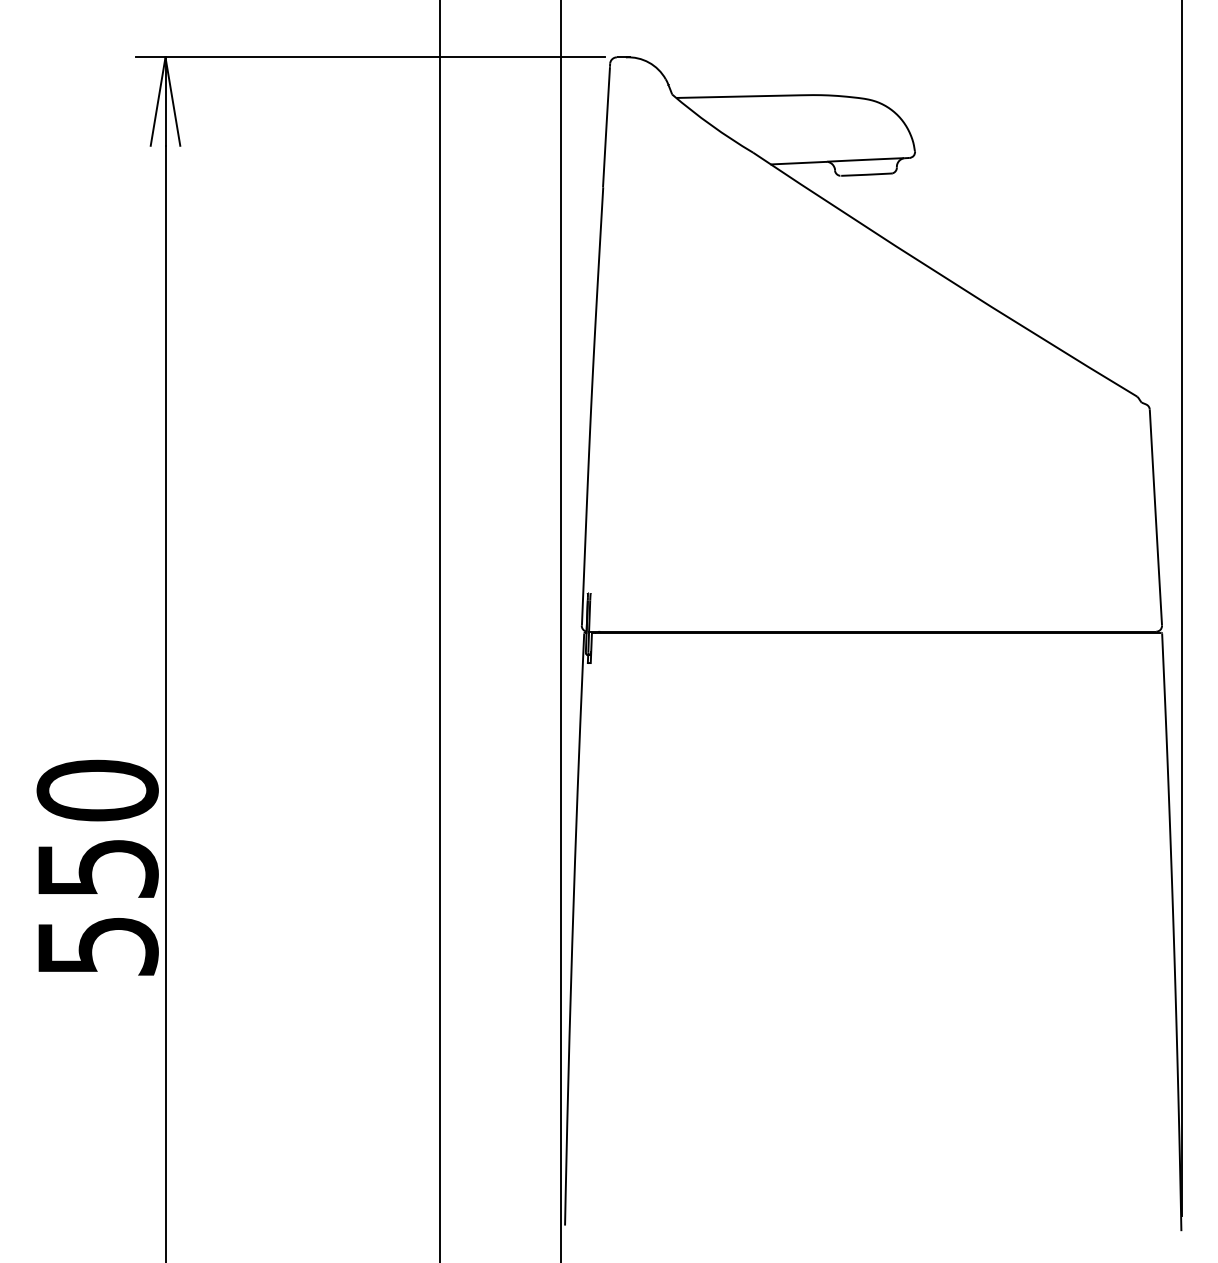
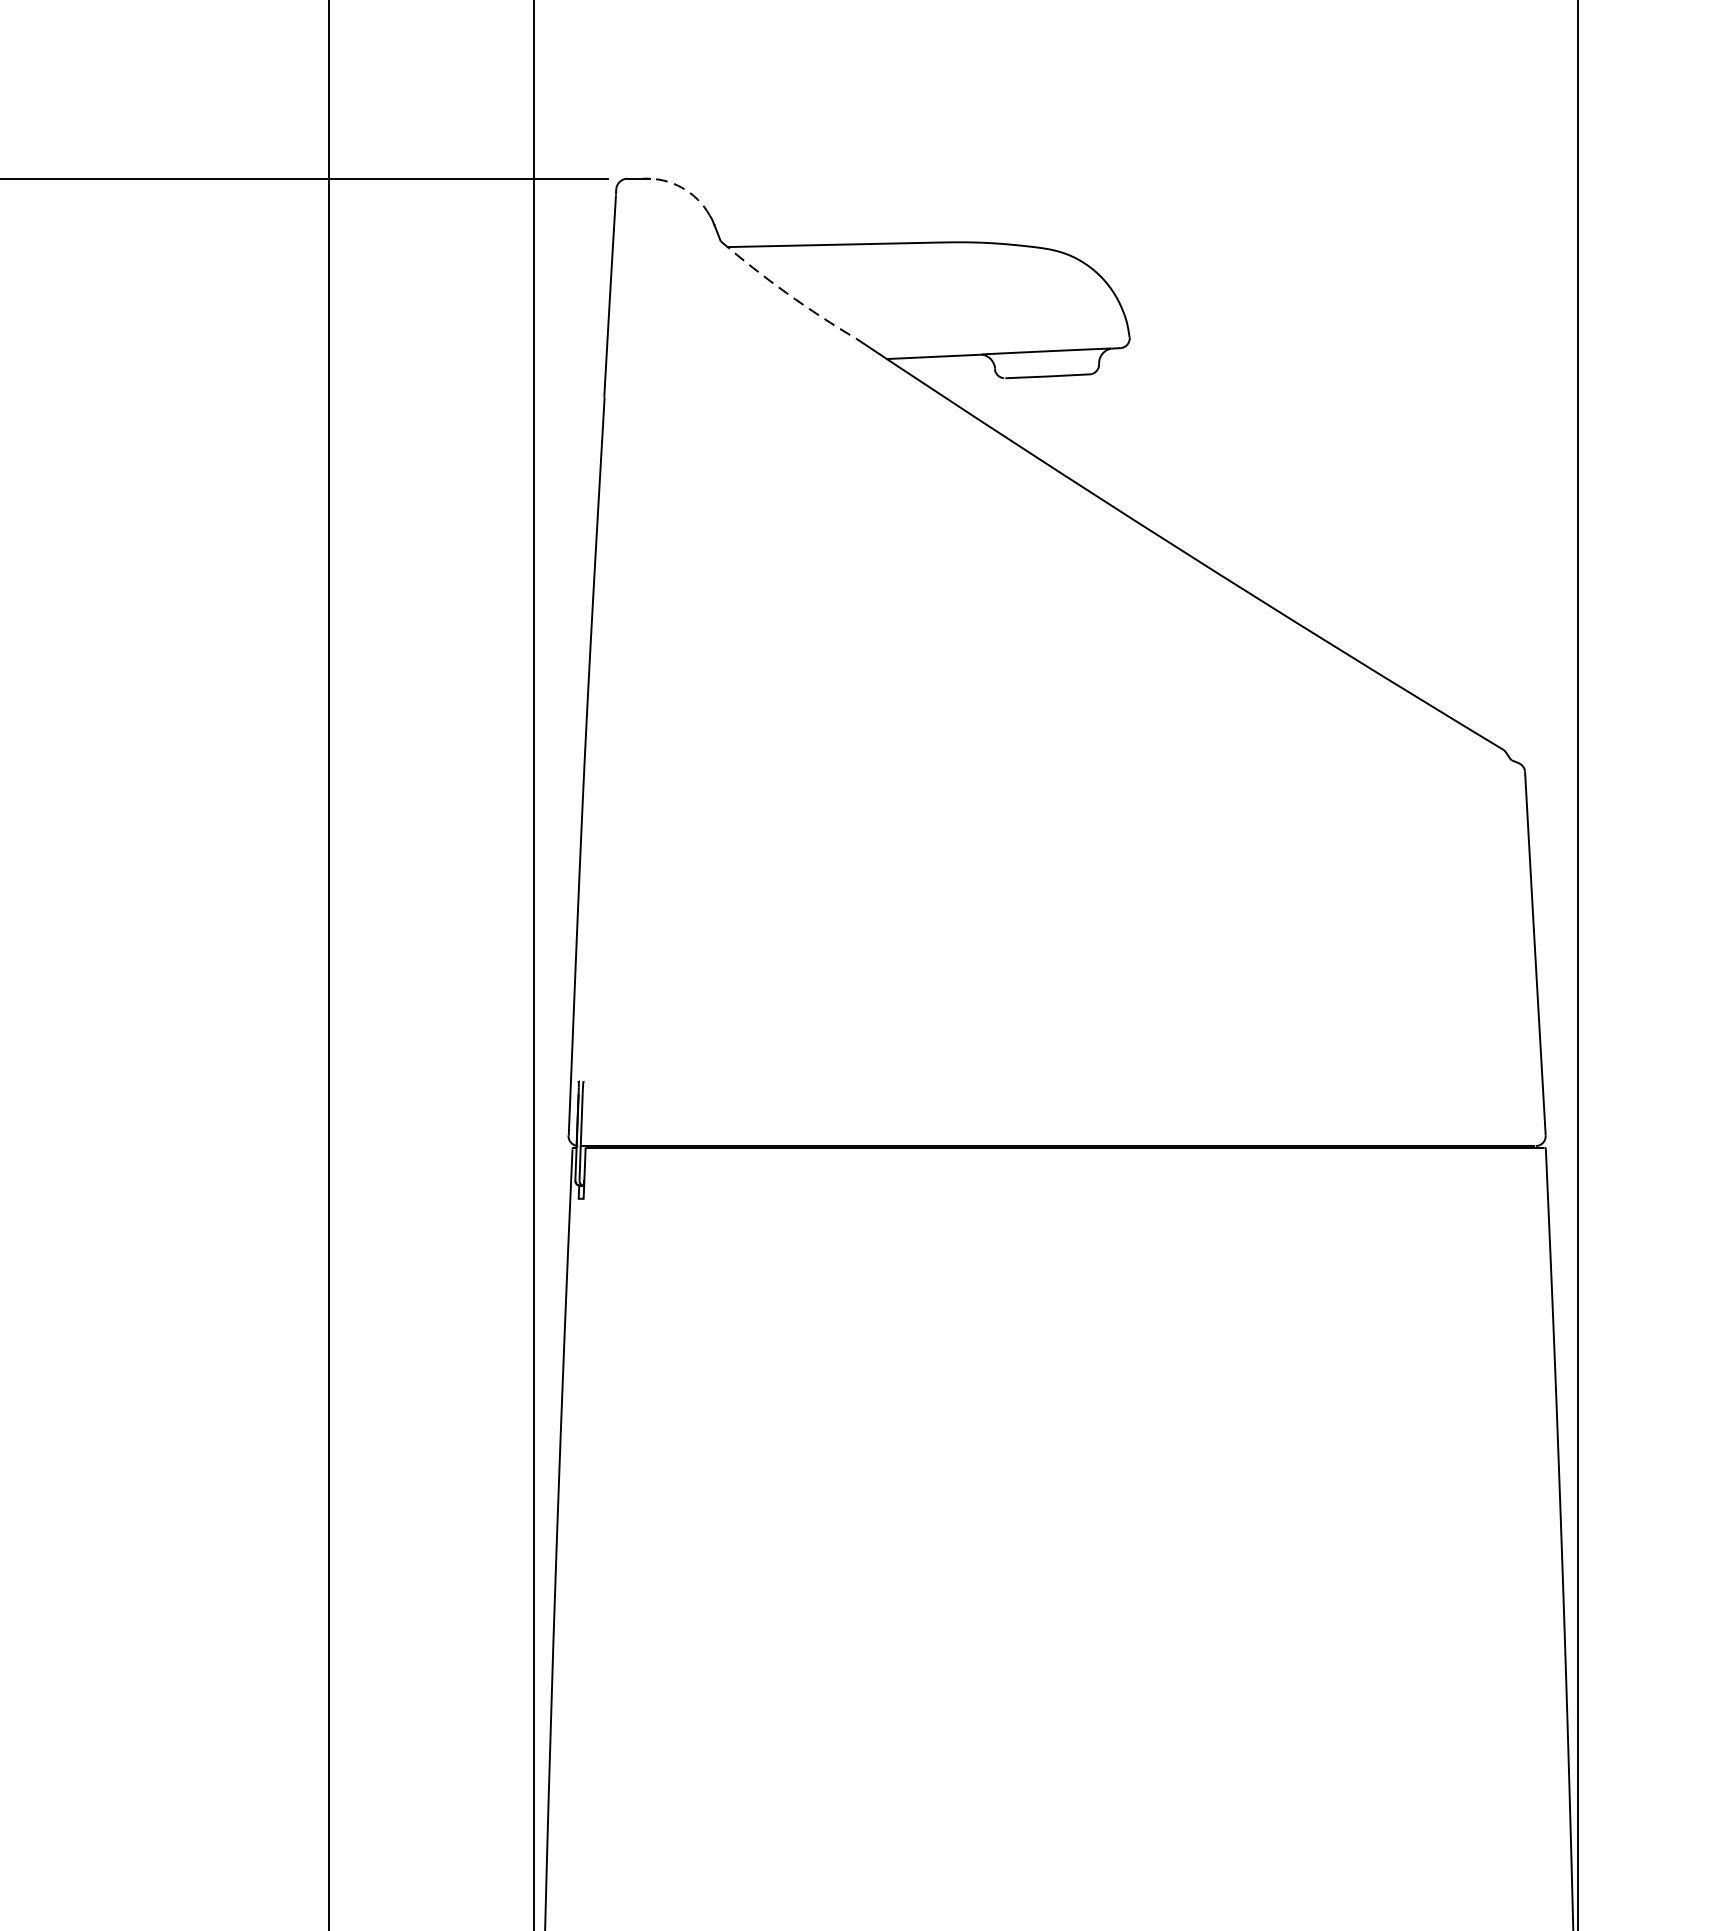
arc: (648, 62) -> (680, 187), solid -> dashed
arc: (711, 125) -> (786, 293), solid -> dashed

